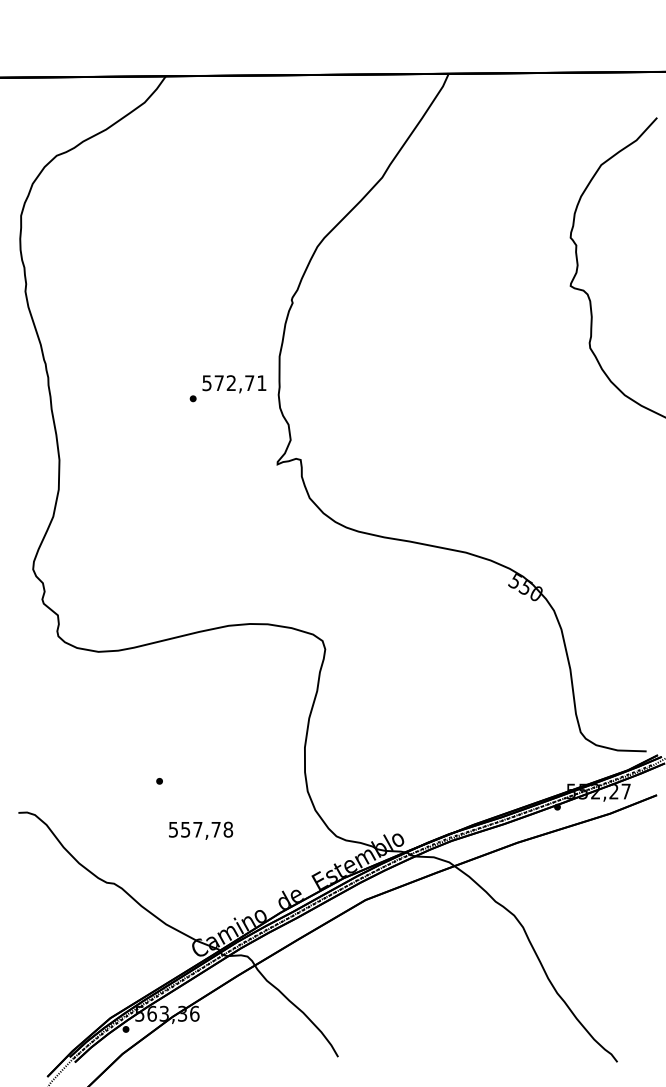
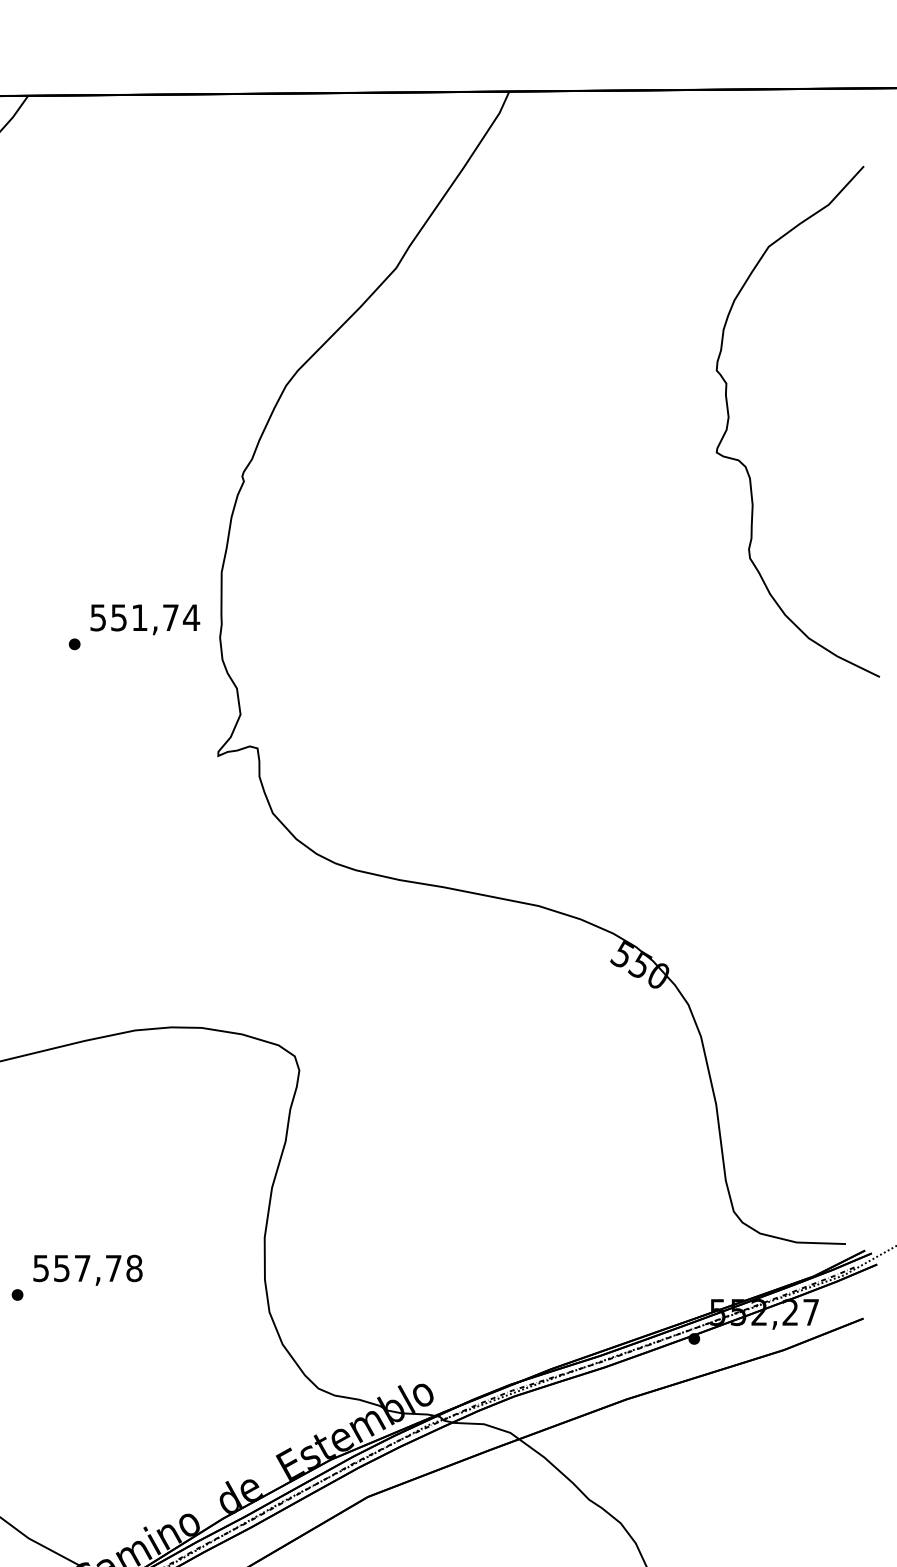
text: (240, 383) -> (155, 618), 572,71 -> 551,74
text: (201, 830) -> (88, 1269), moved

